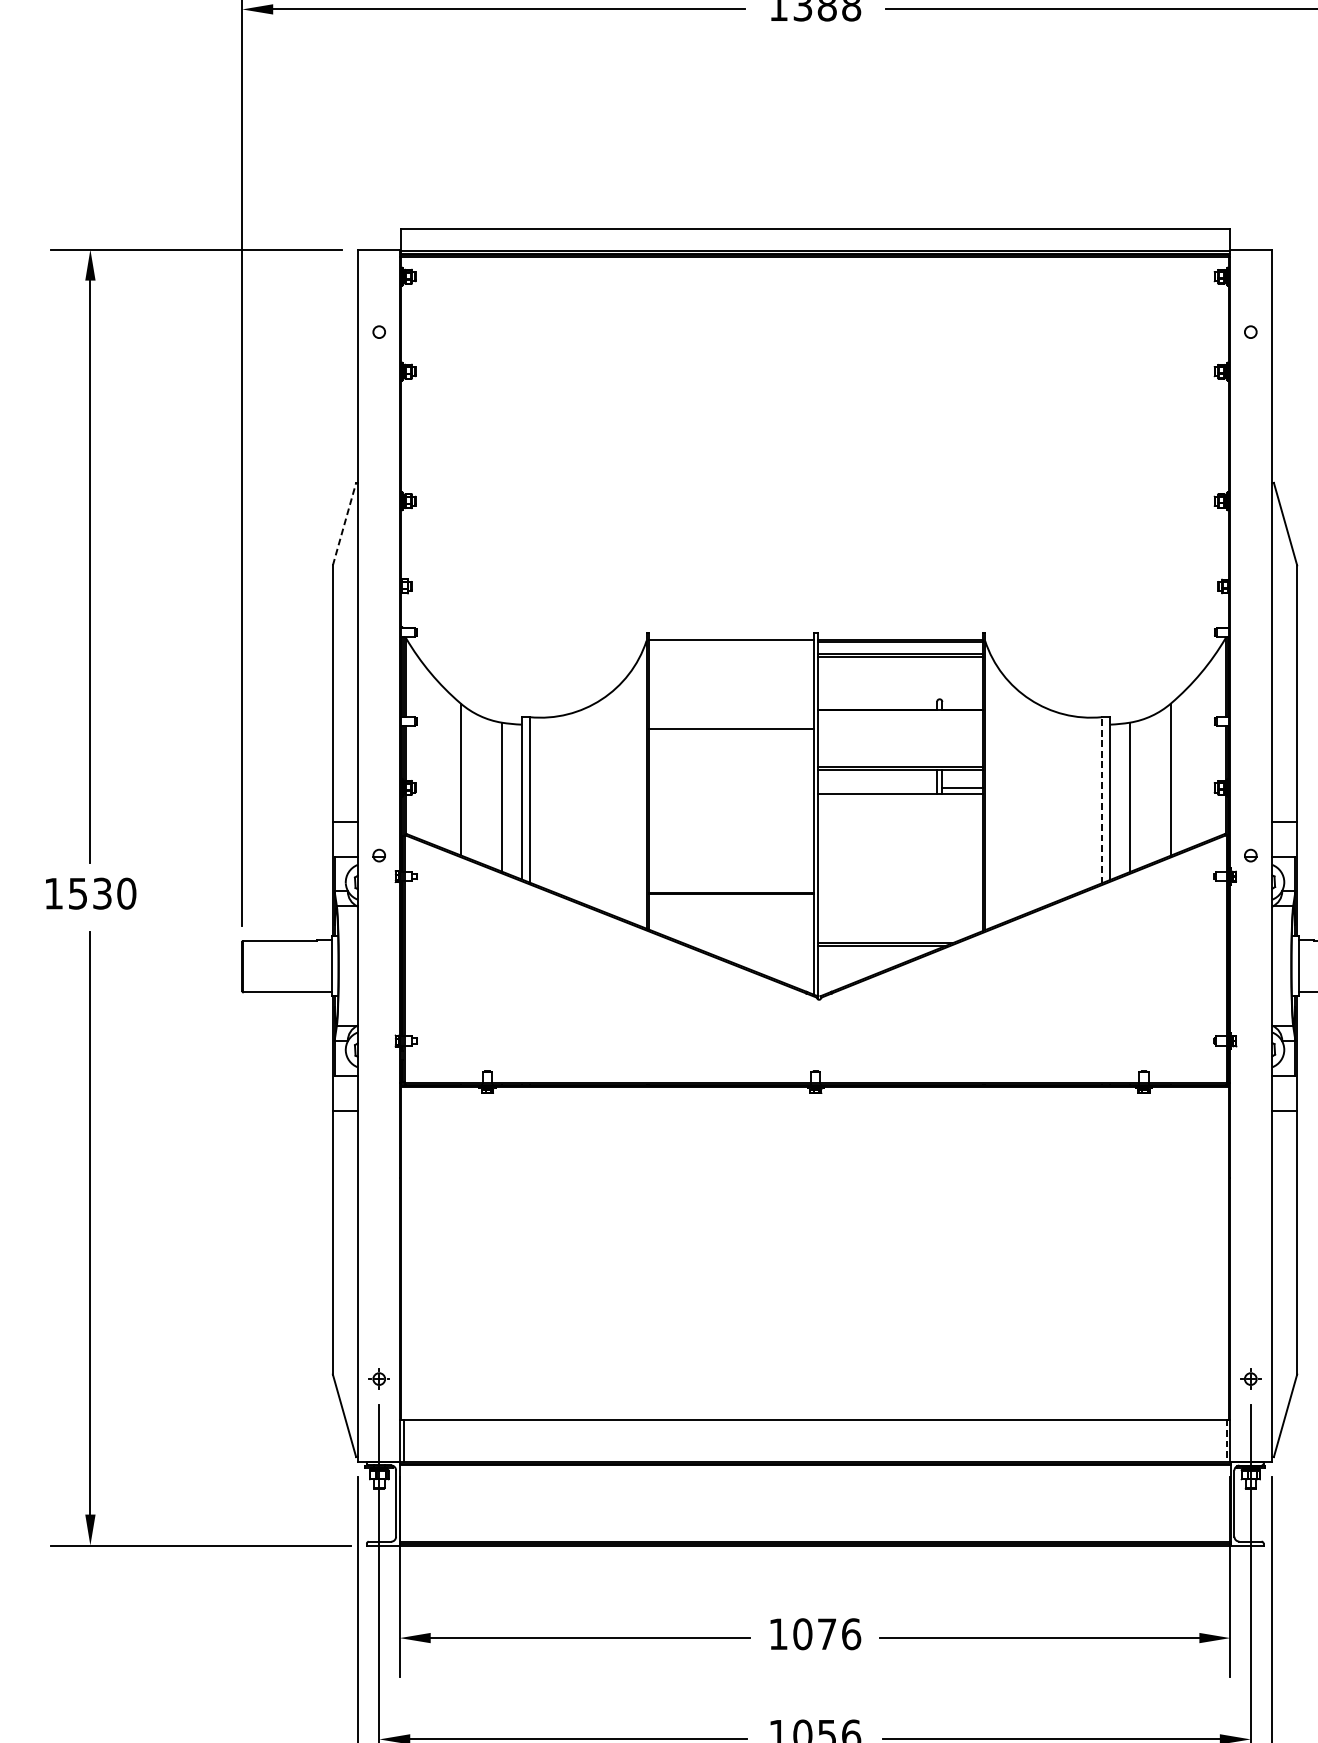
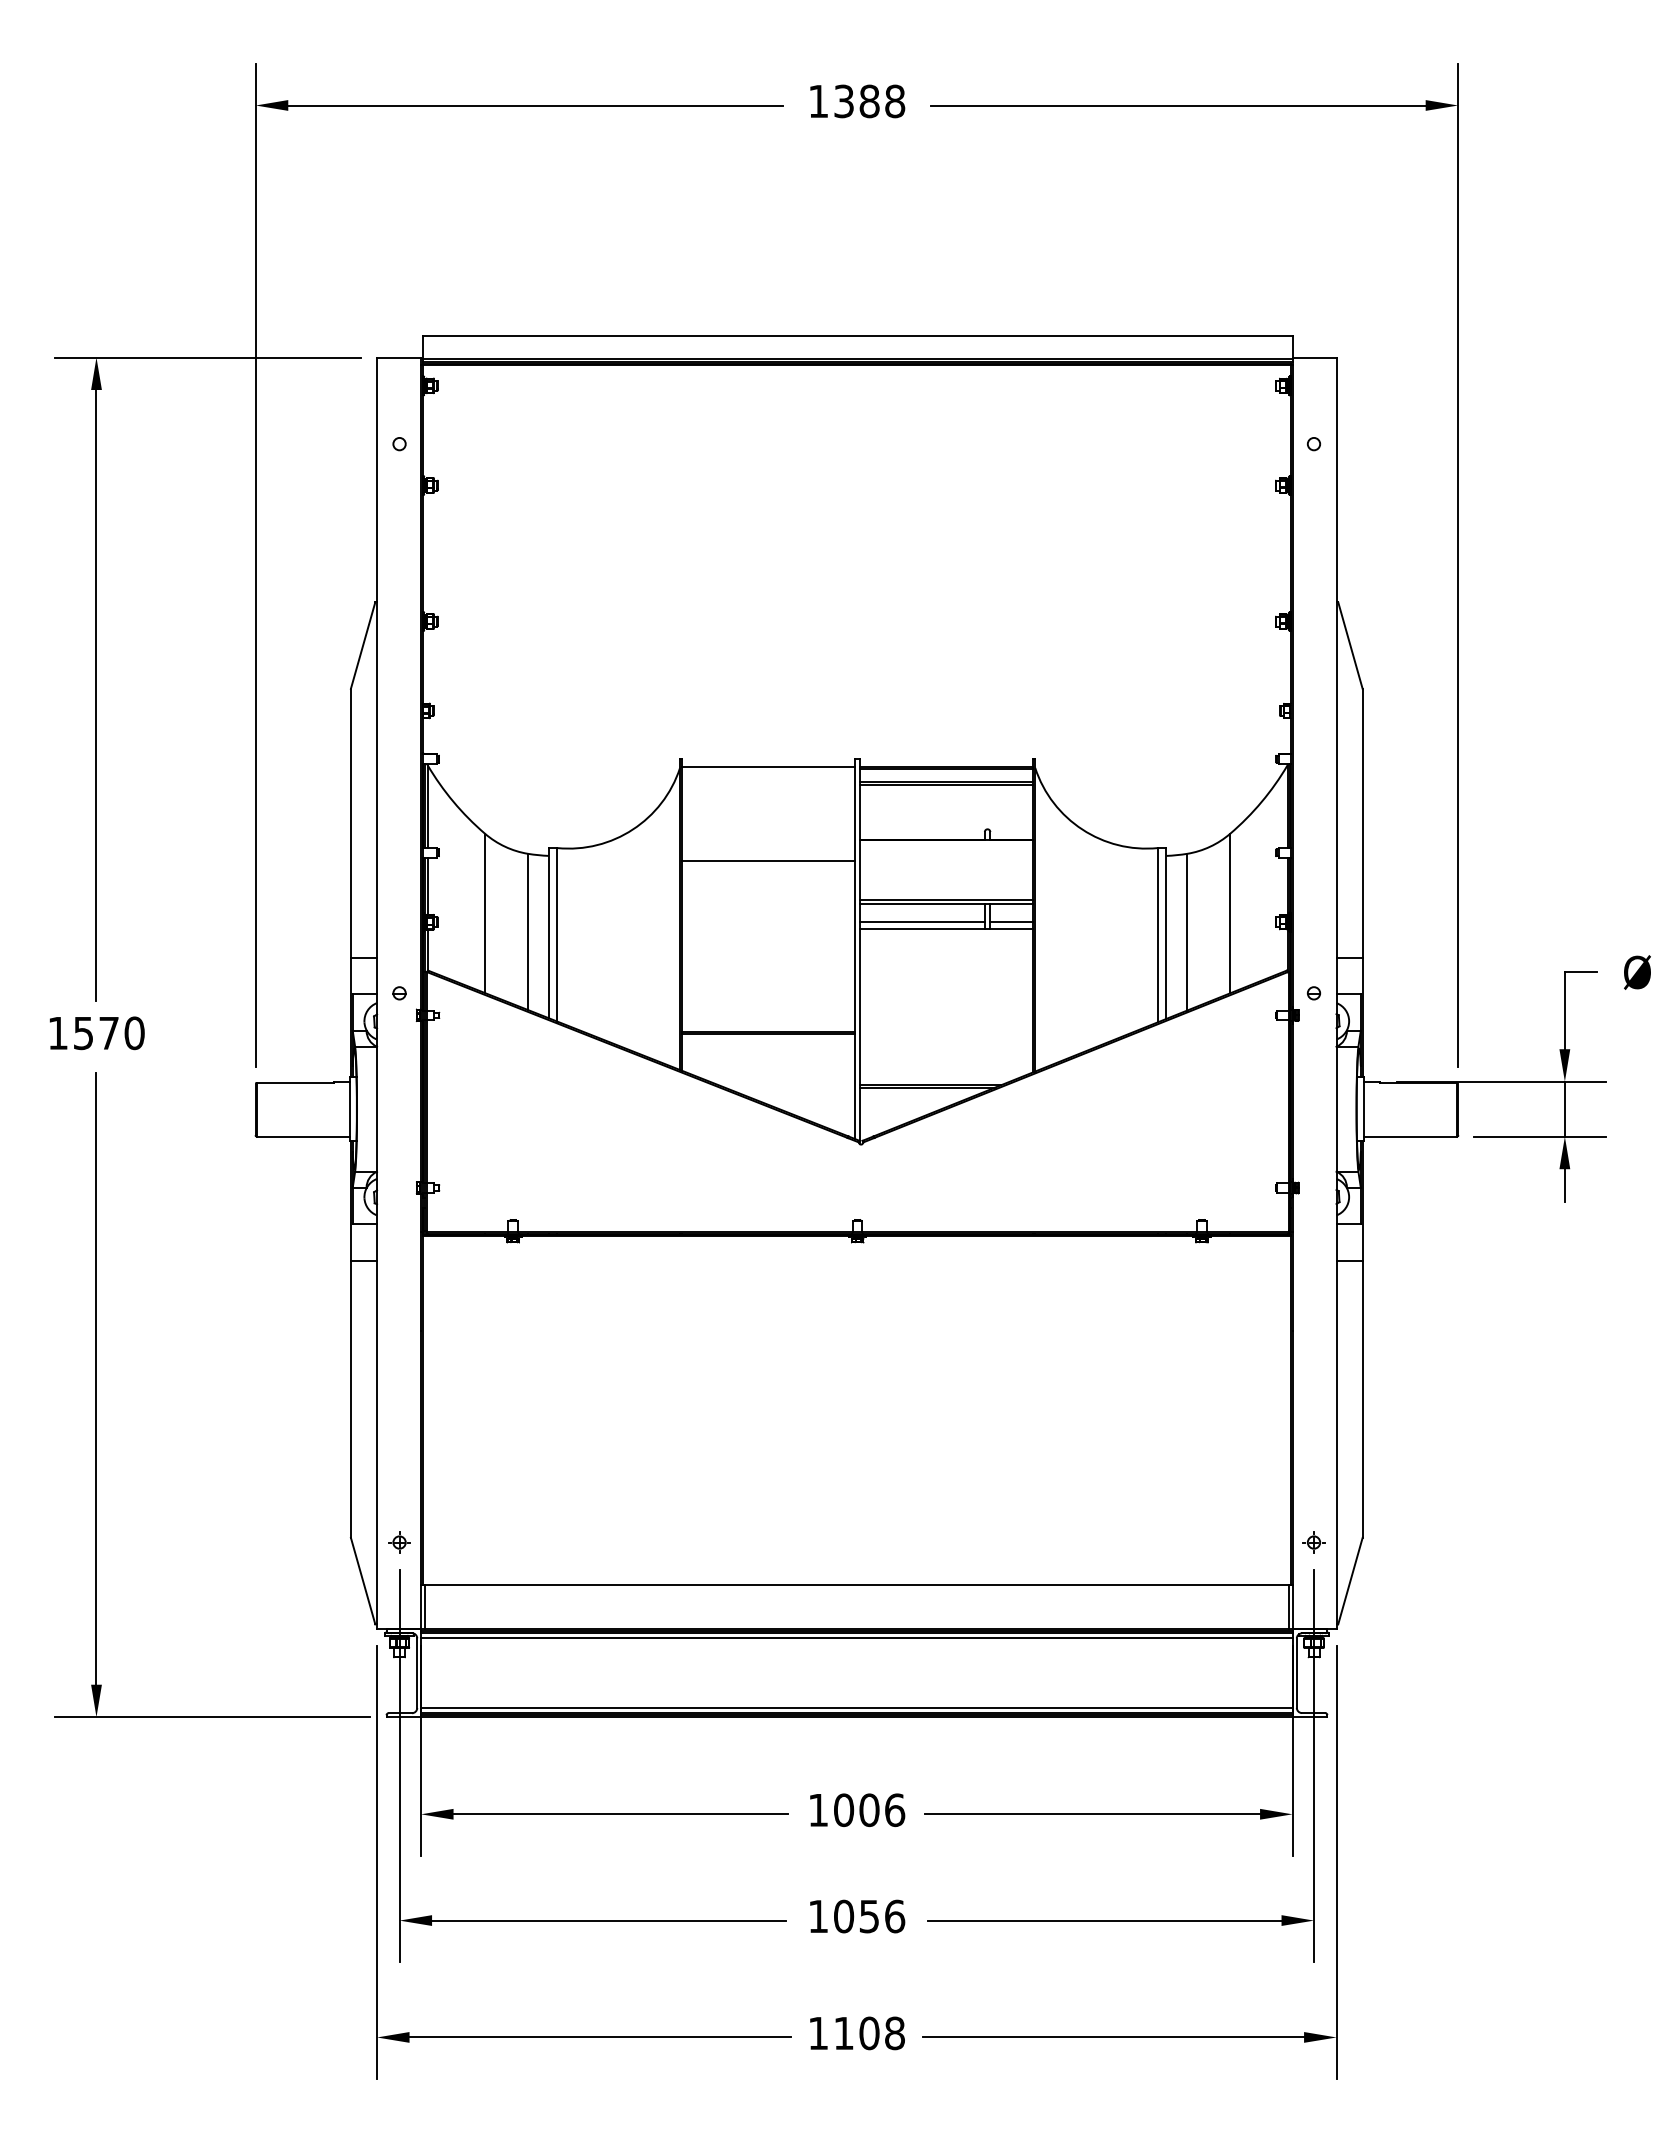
line: (344, 524) -> (363, 645), dashed -> solid
line: (876, 788) -> (921, 922), added
line: (1101, 799) -> (1157, 934), dashed -> solid
text: (101, 893) -> (108, 1033), 1530 -> 1570
line: (1226, 1440) -> (1288, 1607), dashed -> solid
line: (814, 1470) -> (856, 1638), added
line: (814, 1537) -> (856, 1708), added
text: (827, 1634) -> (869, 1810), 1076 -> 1006

